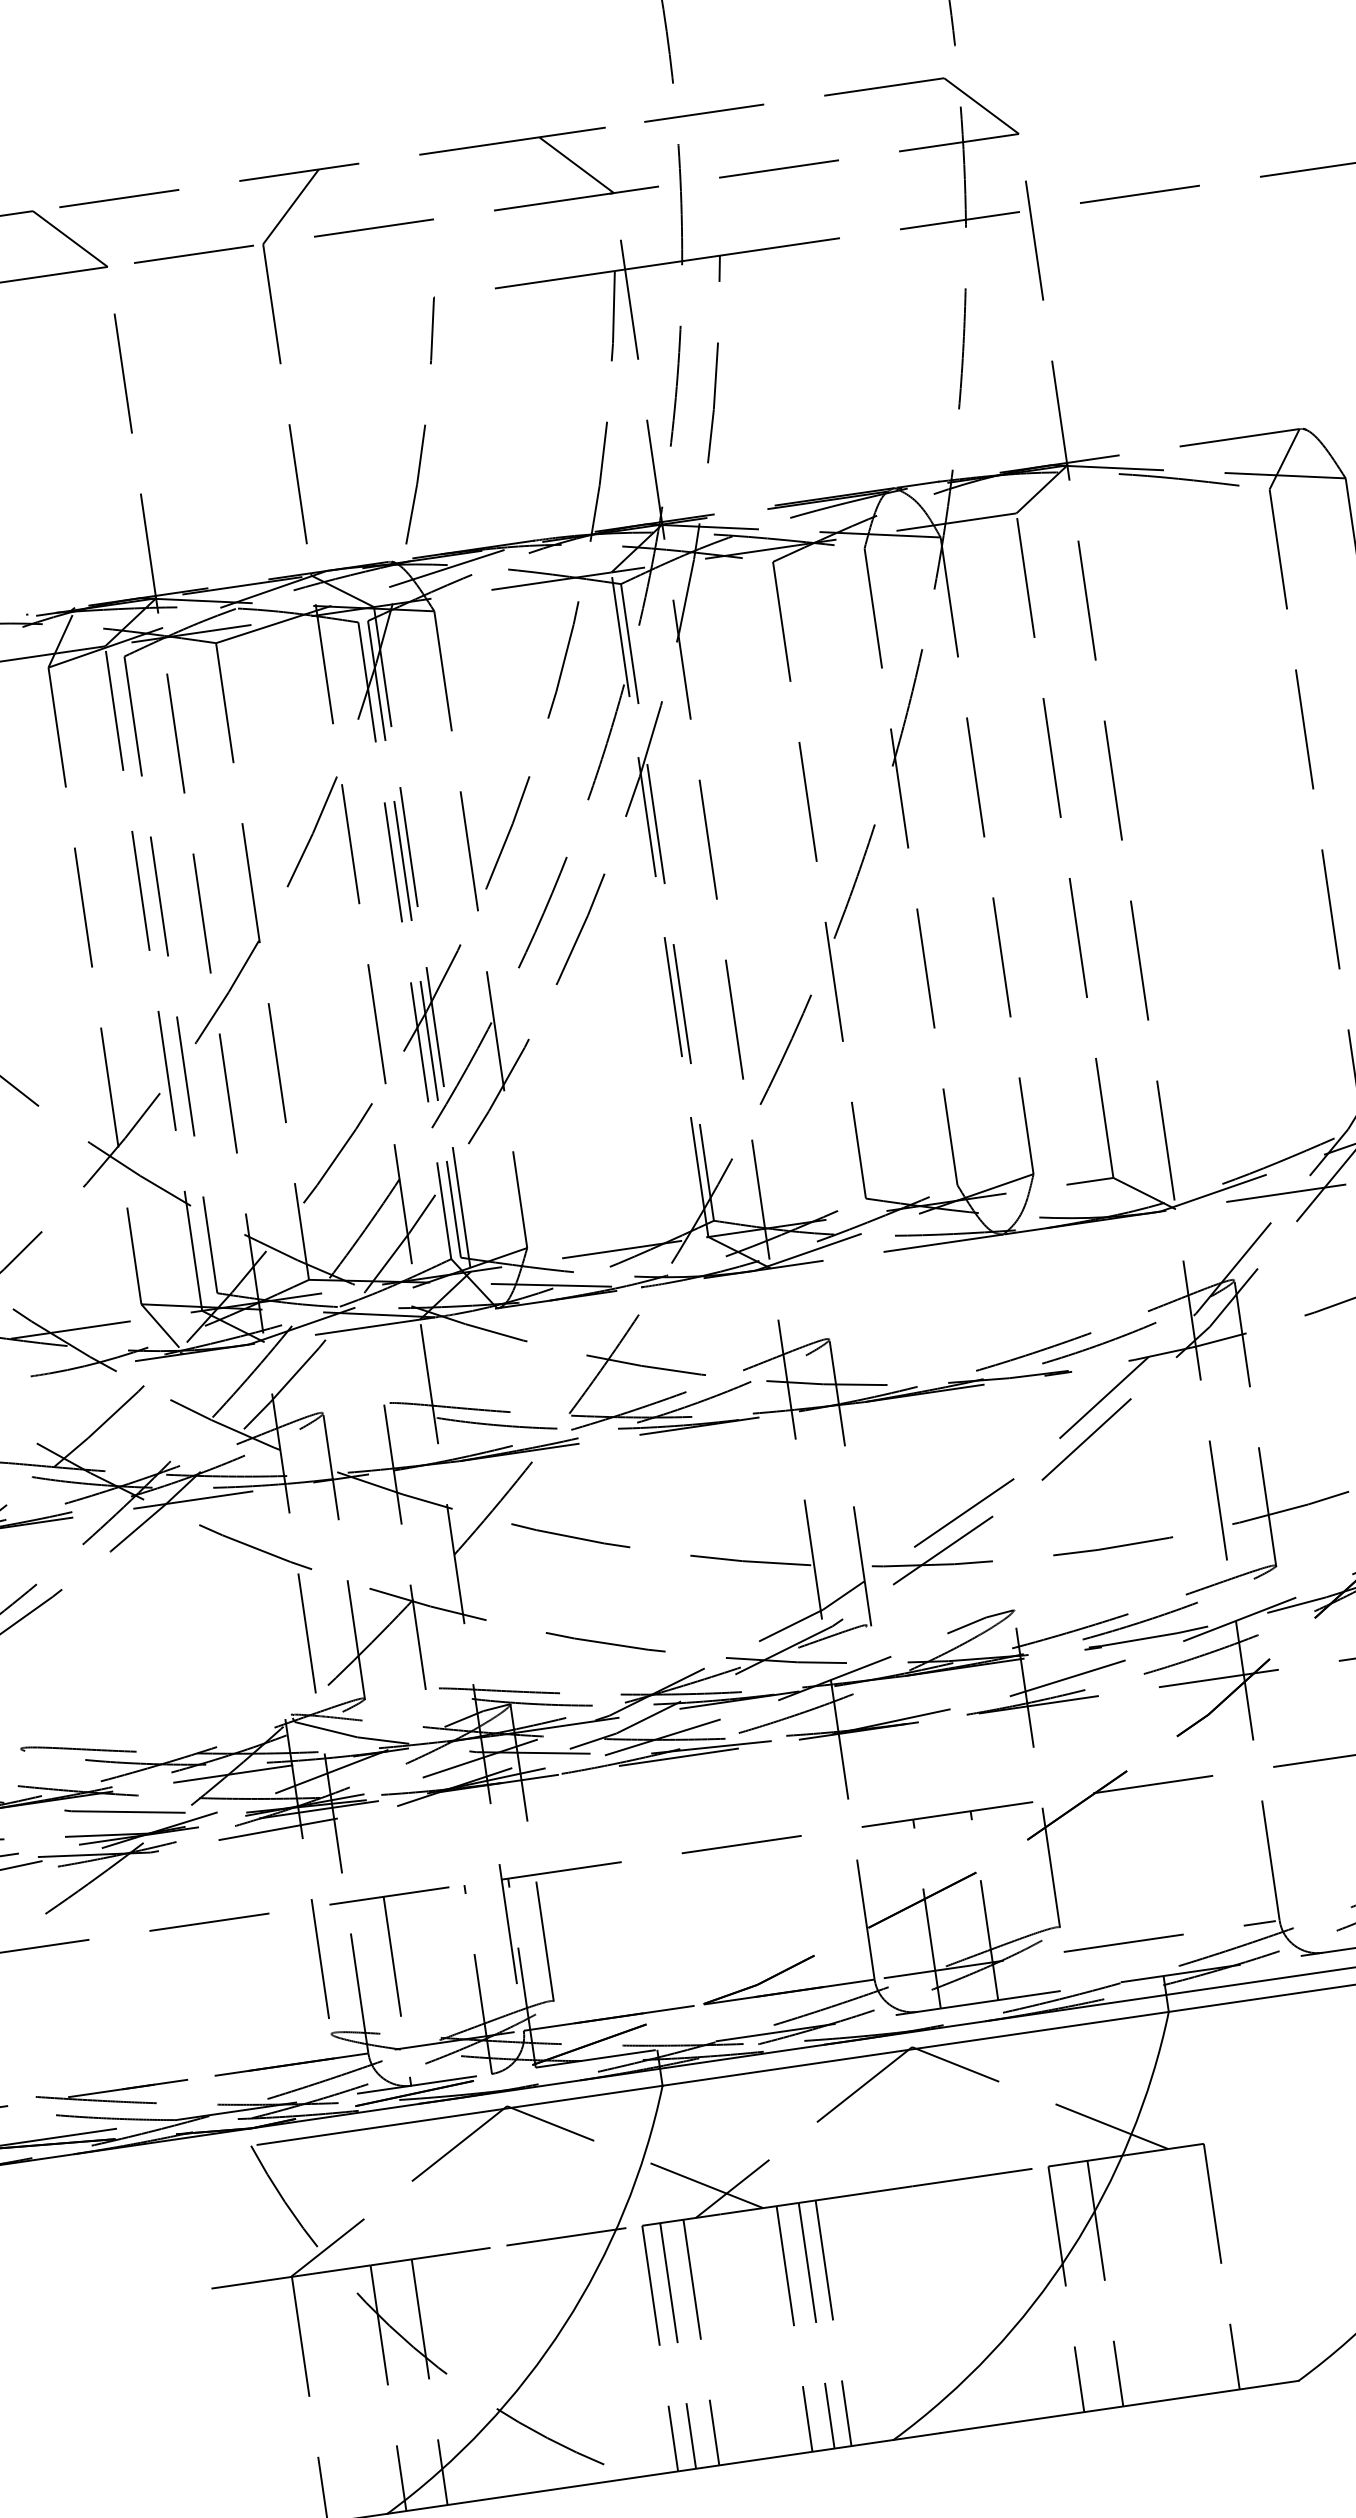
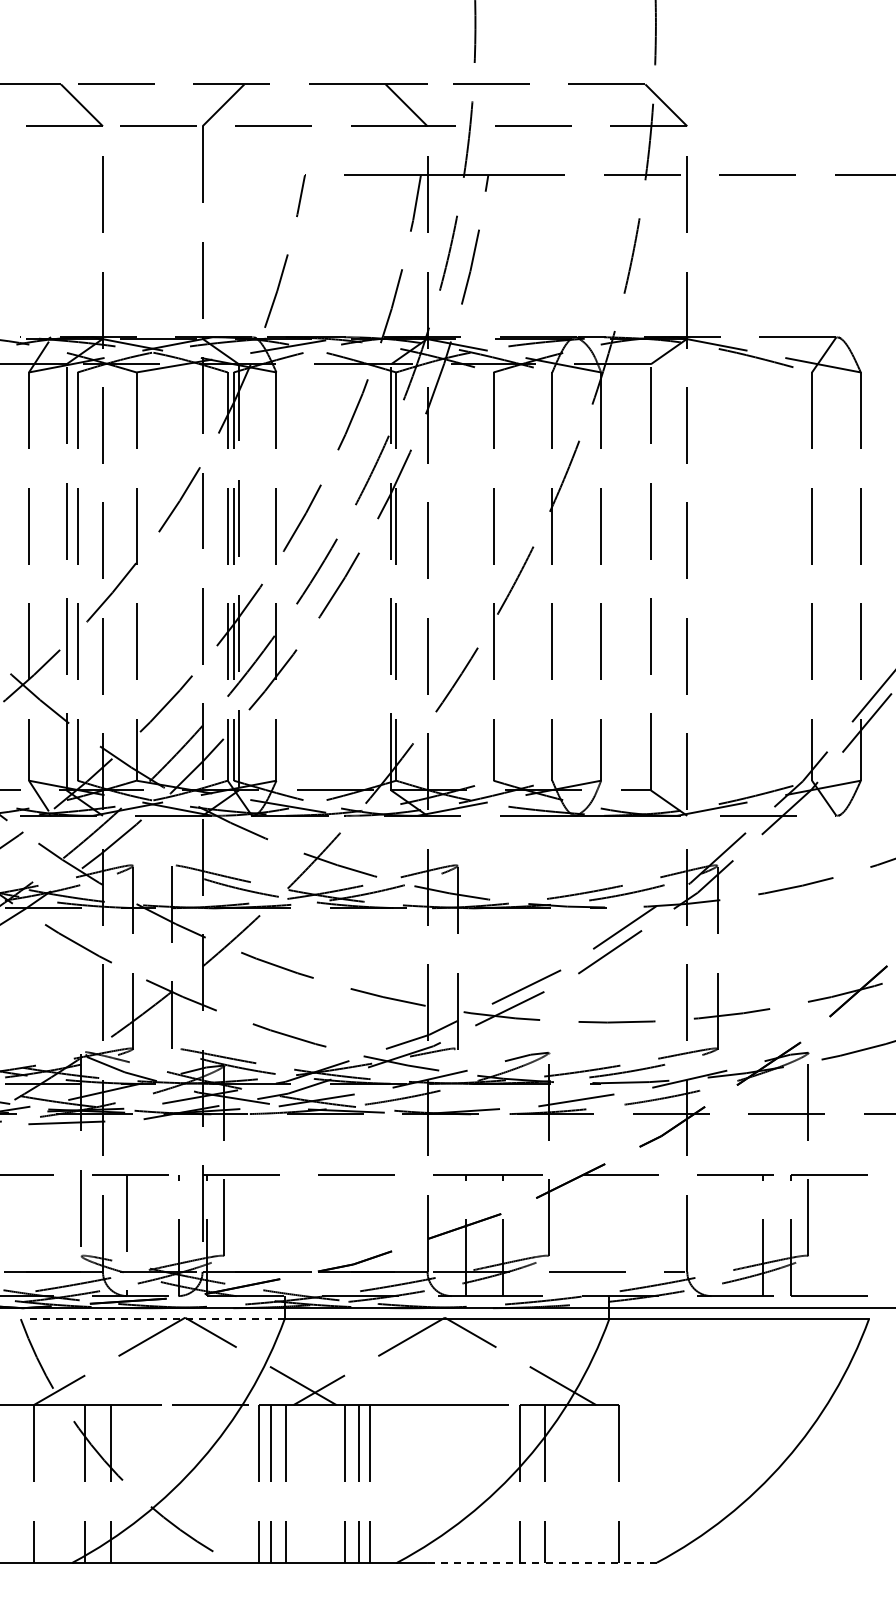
line: (459, 2115) -> (154, 1319), solid -> dashed
line: (1120, 2406) -> (542, 1562), solid -> dashed

